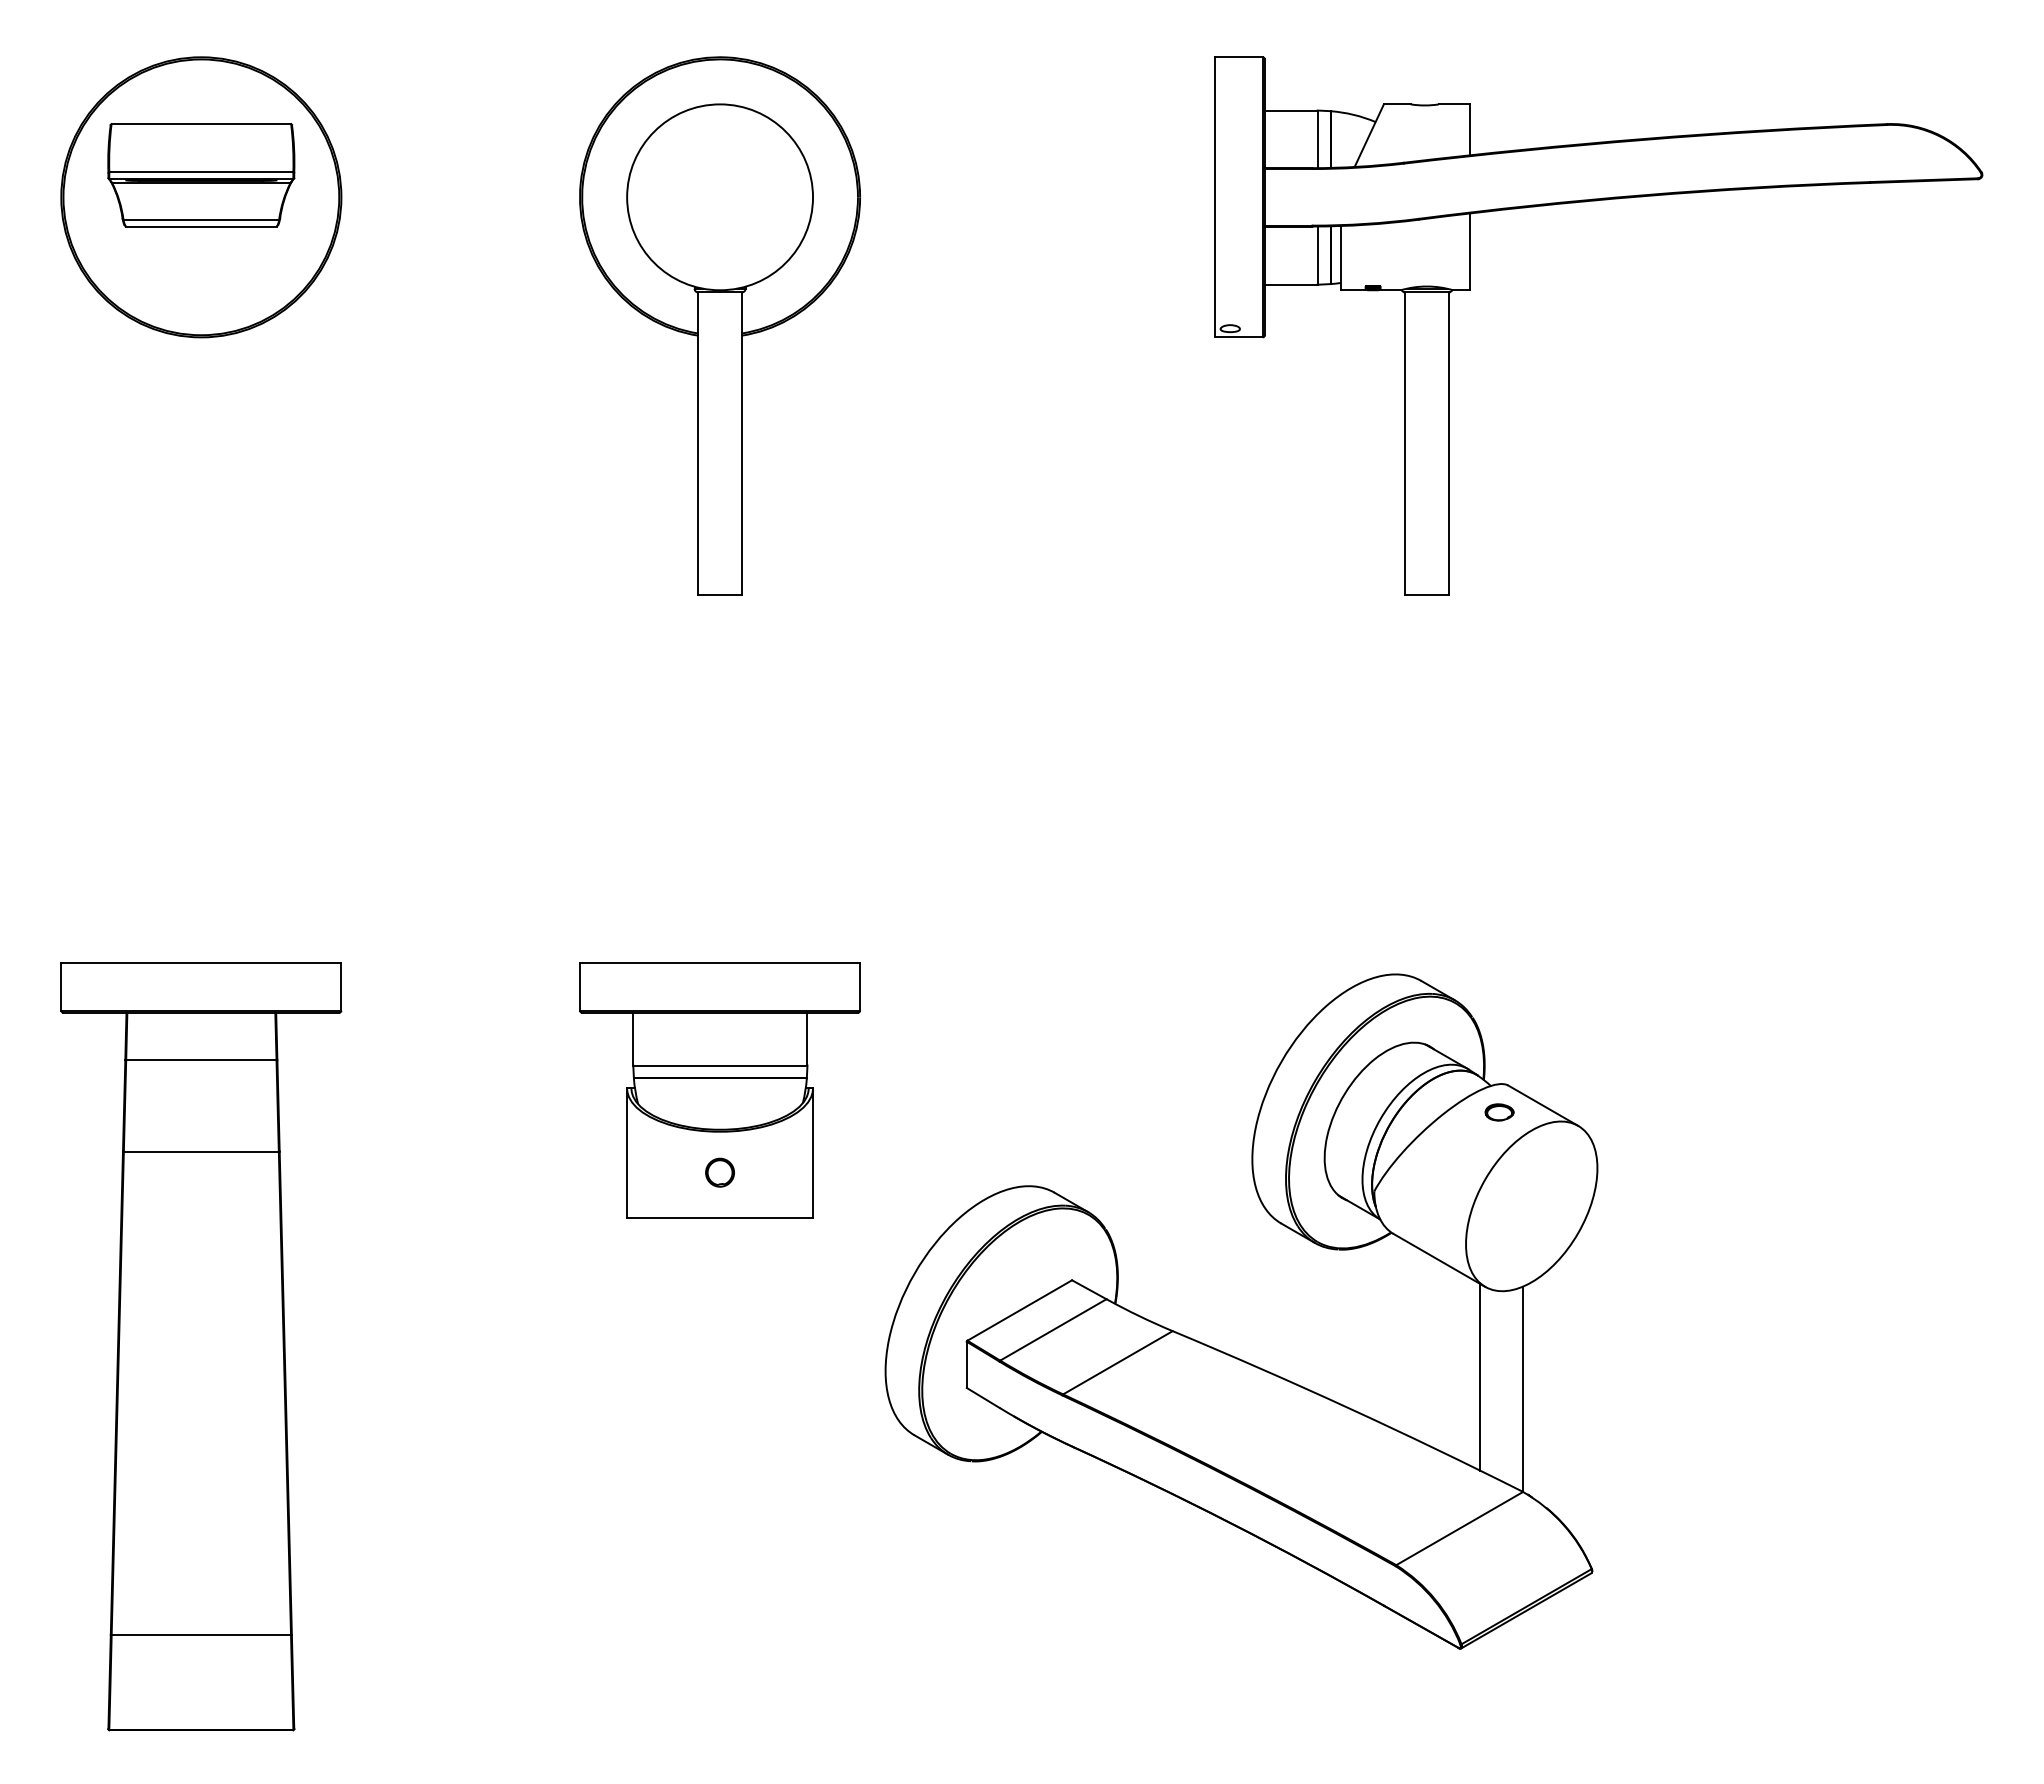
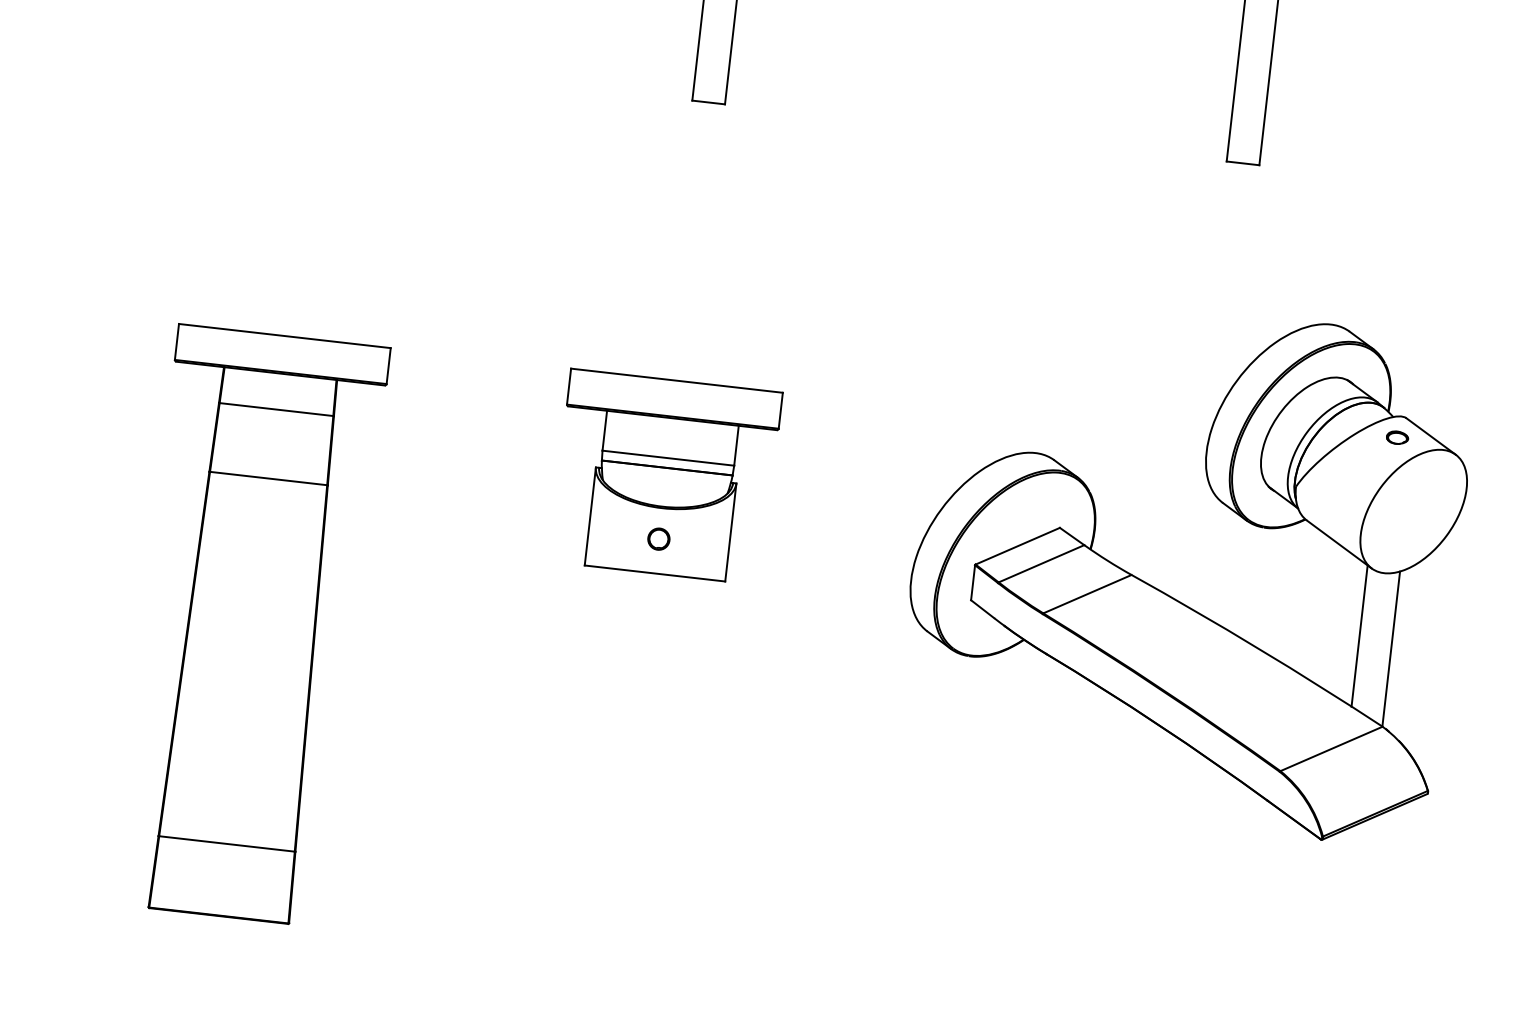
part: (1226, 1352) -> (1170, 595), moved

